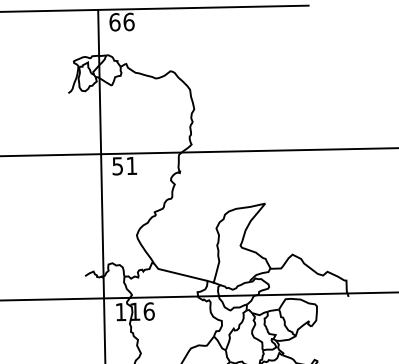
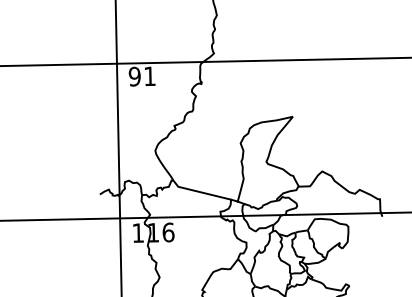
text: (117, 166) -> (134, 76), 51 -> 91

